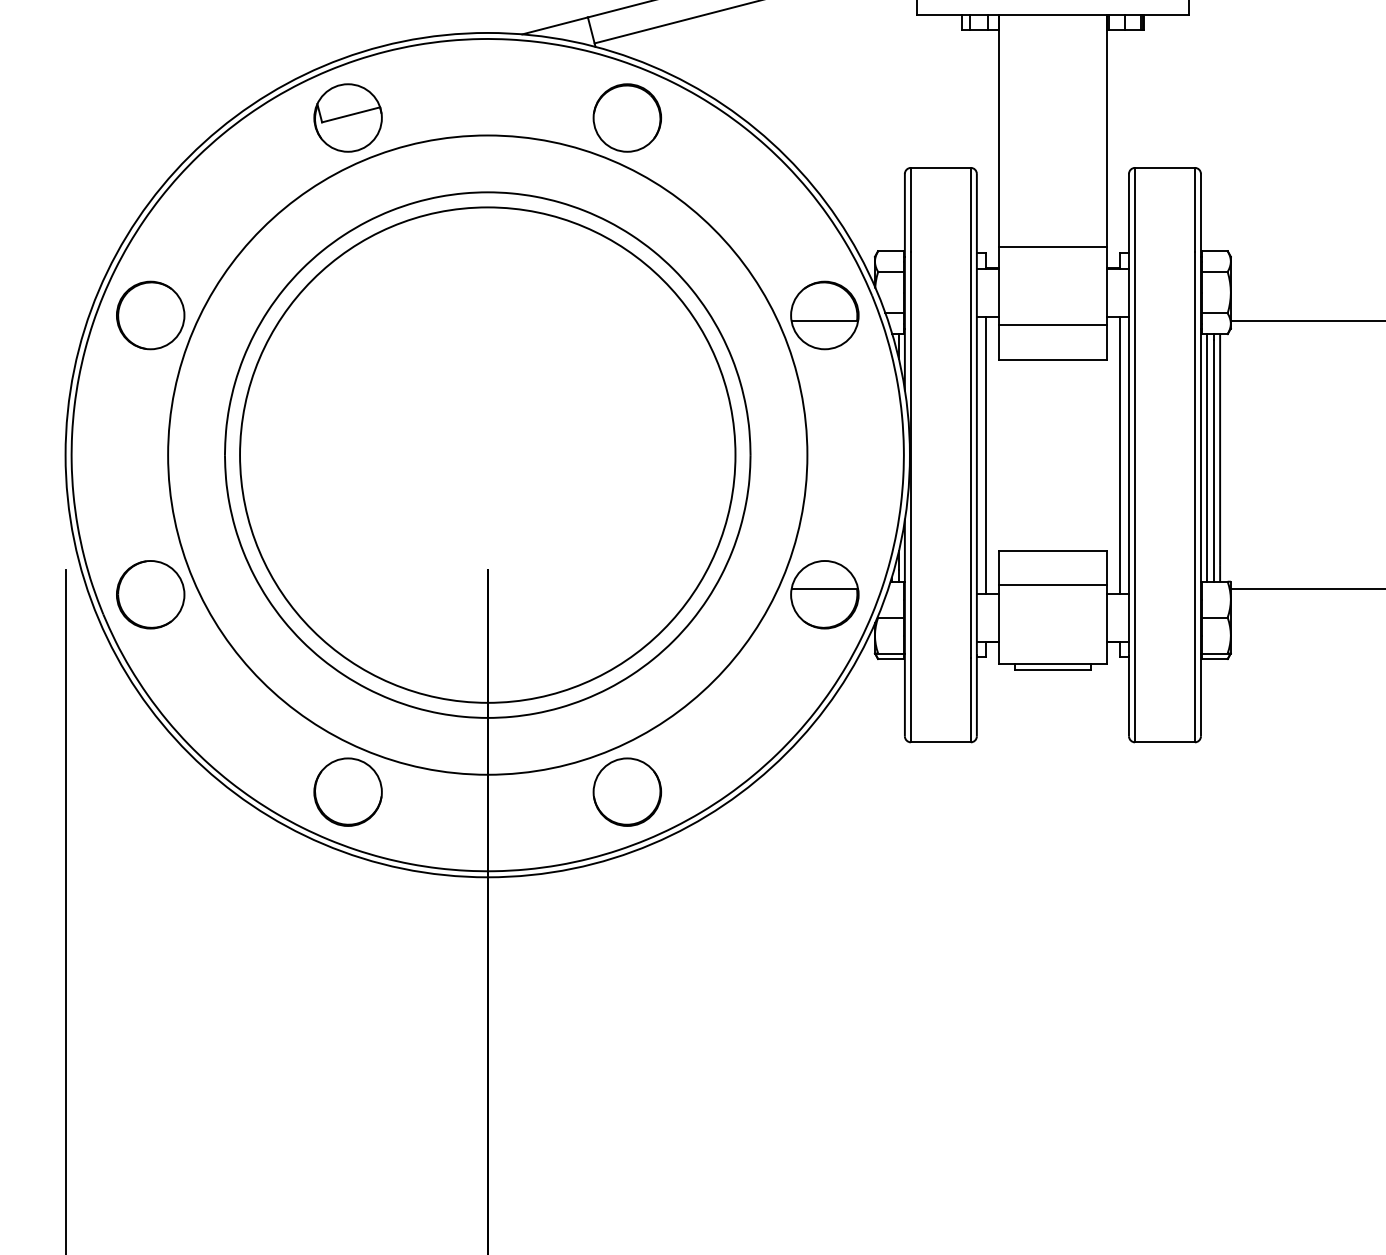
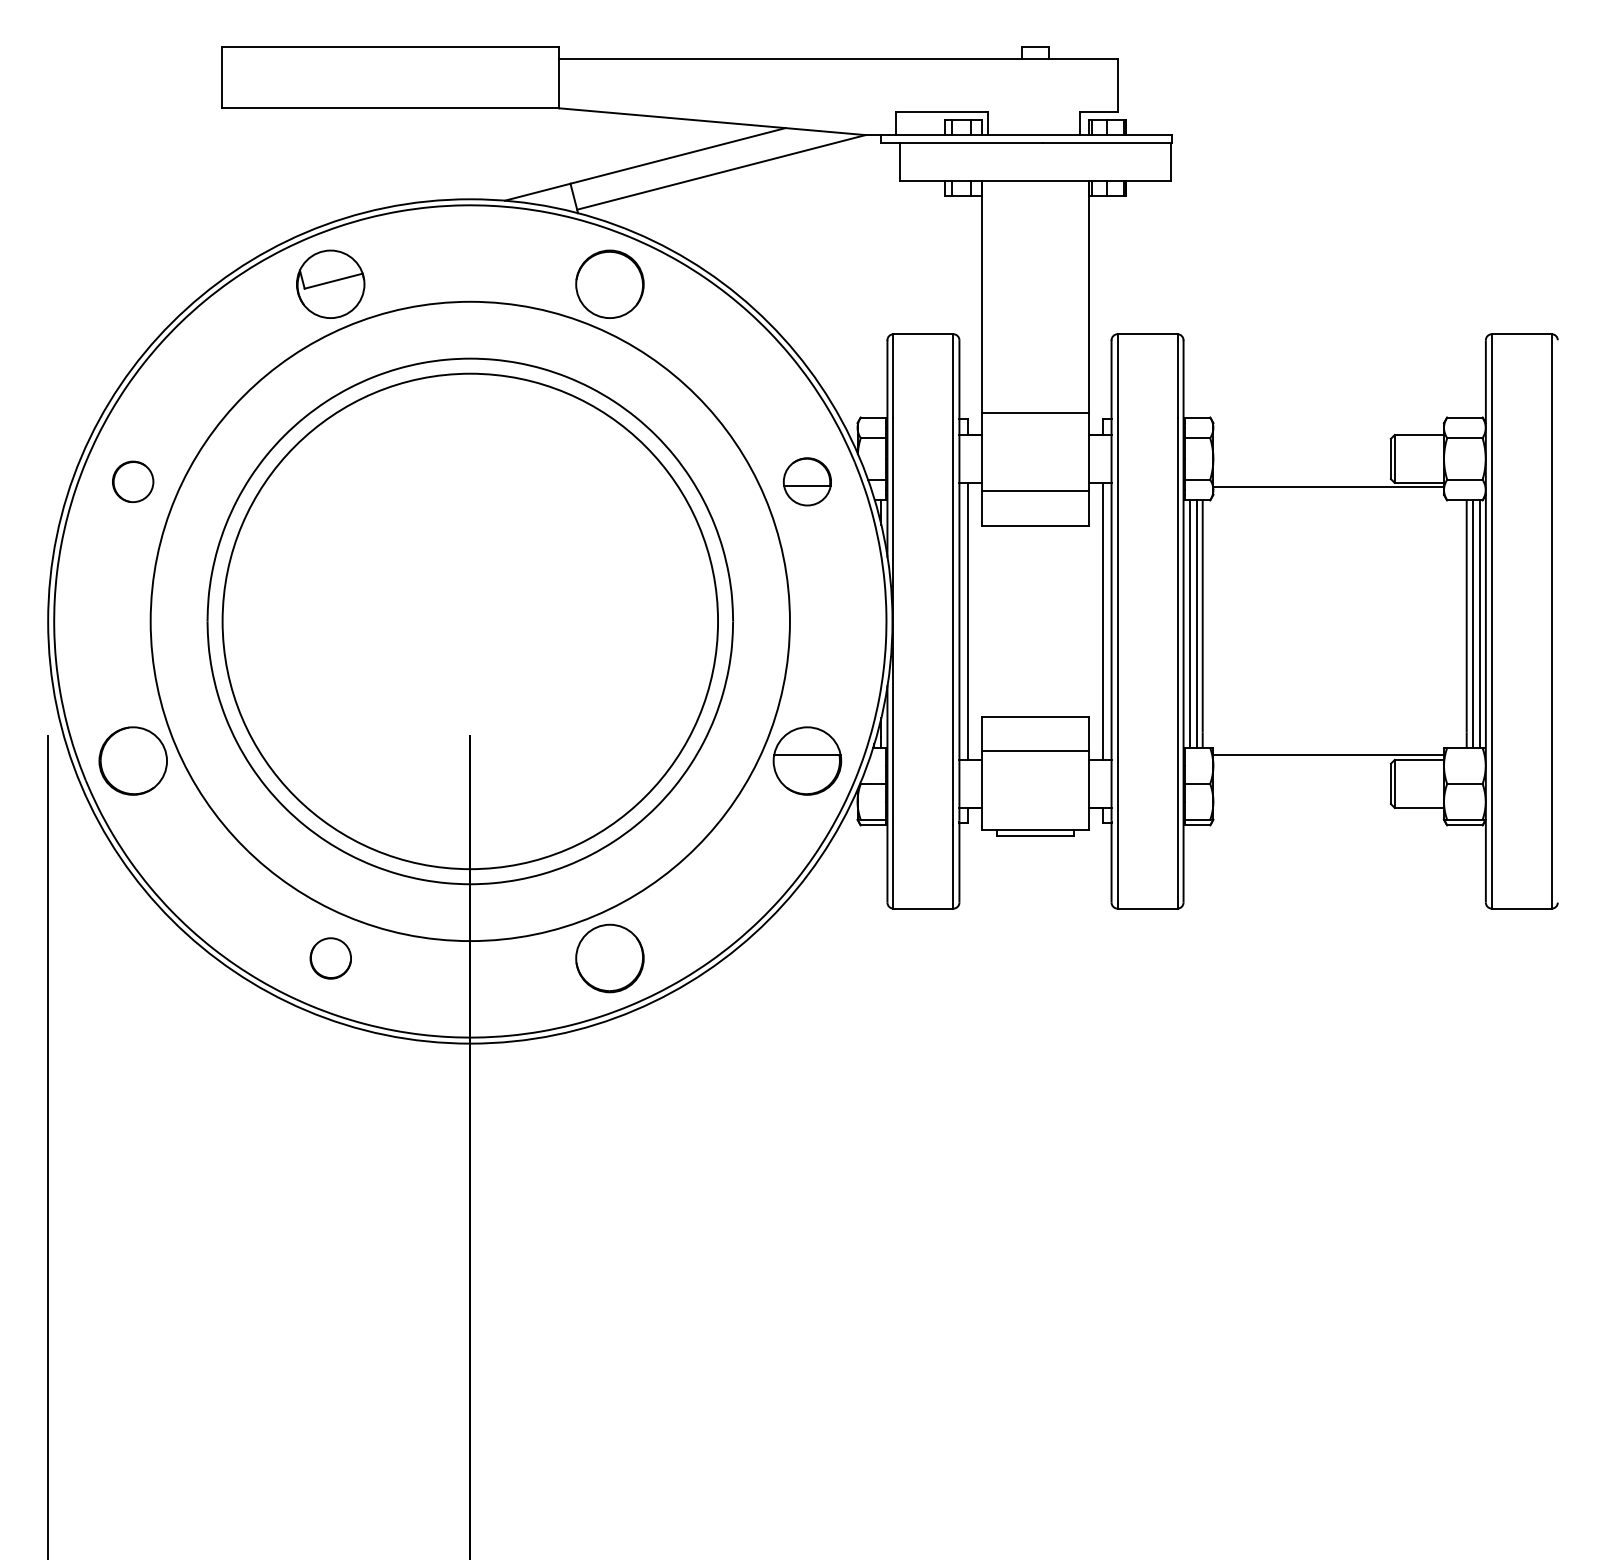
circle: (149, 315) -> (132, 481), size x0.6
part: (824, 315) -> (807, 481), size x0.7
part: (347, 792) -> (330, 958), size x0.6

